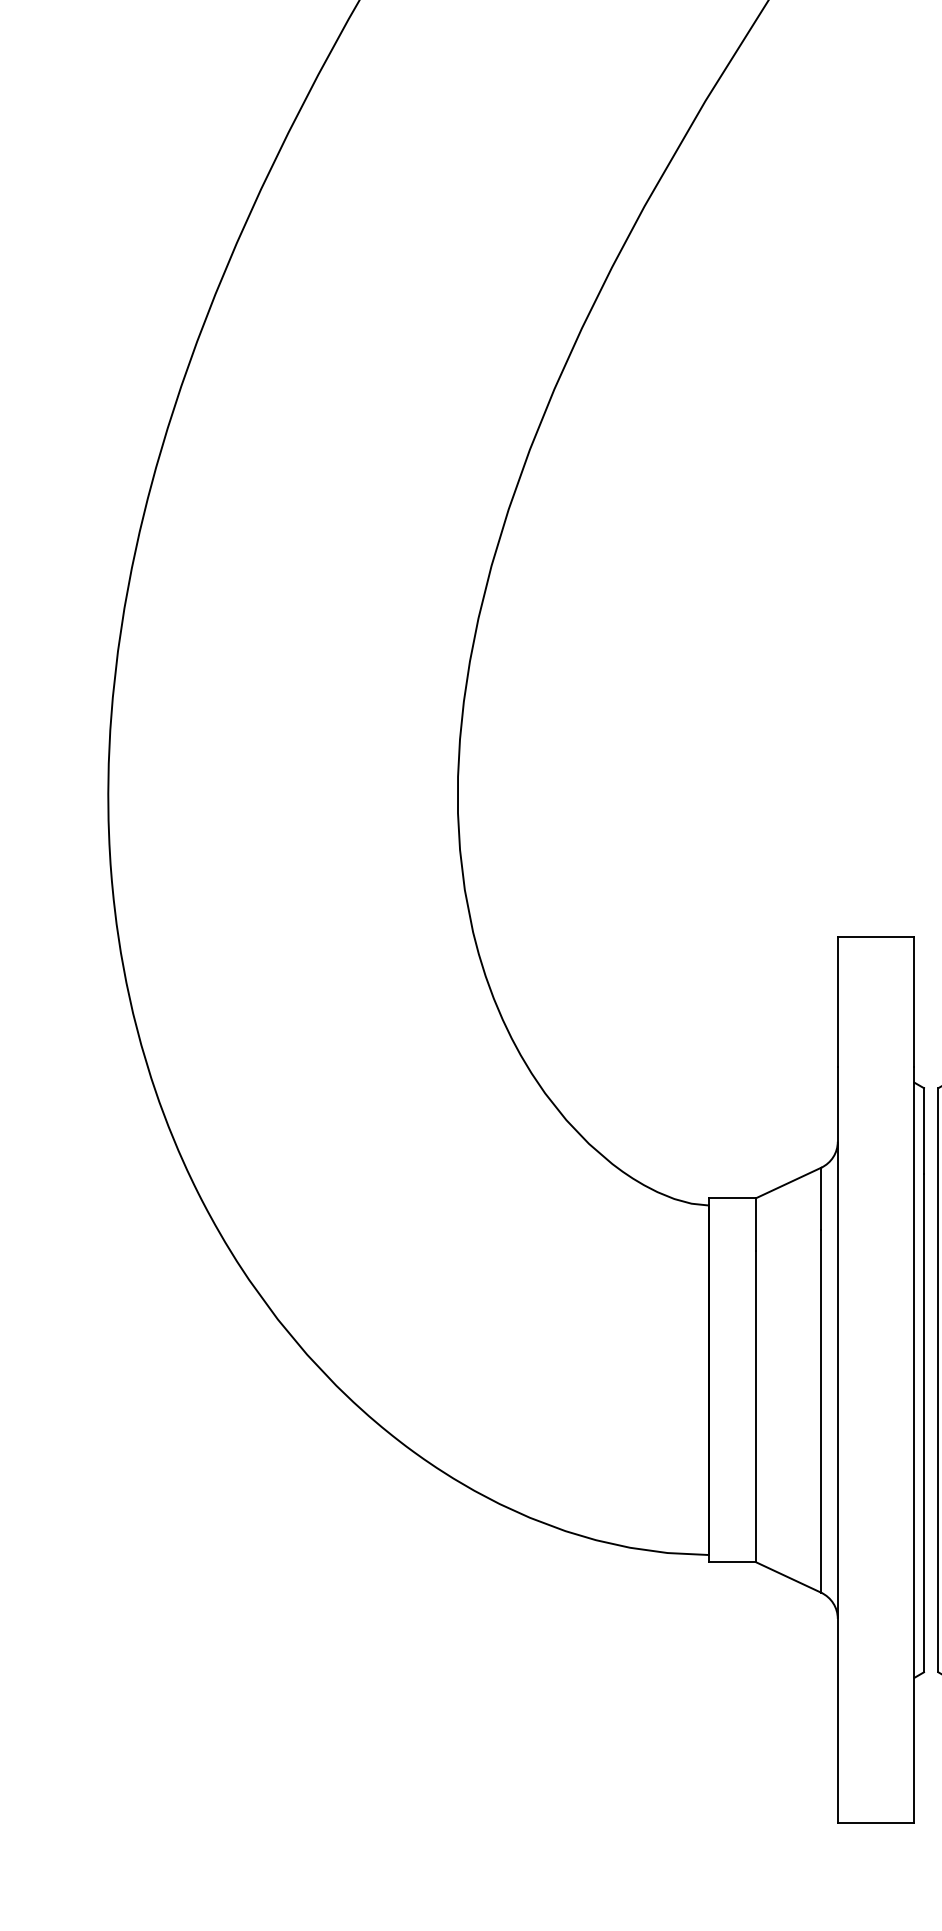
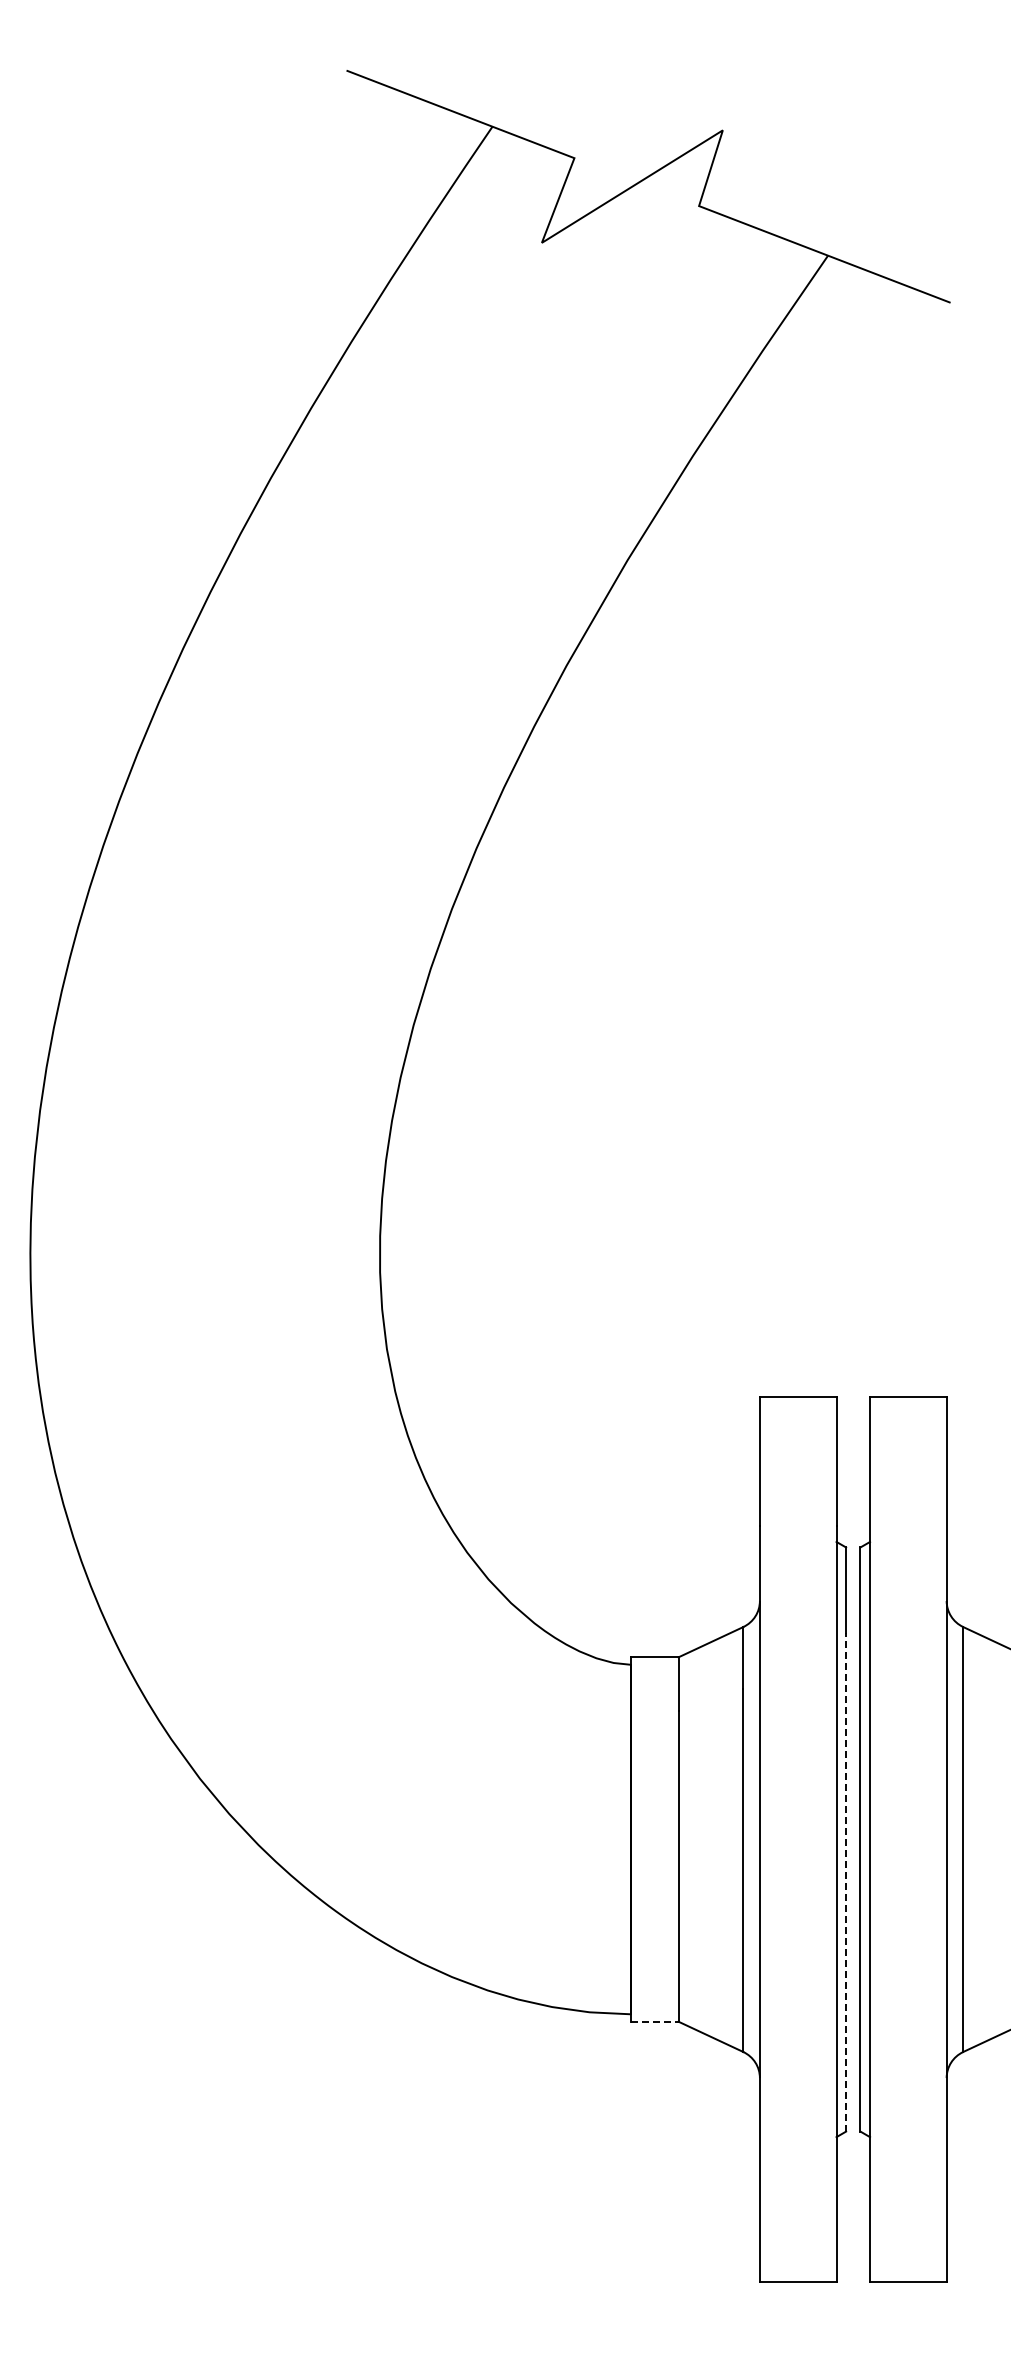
line: (924, 1422) -> (846, 1881), solid -> dashed
line: (732, 1562) -> (654, 2021), solid -> dashed

